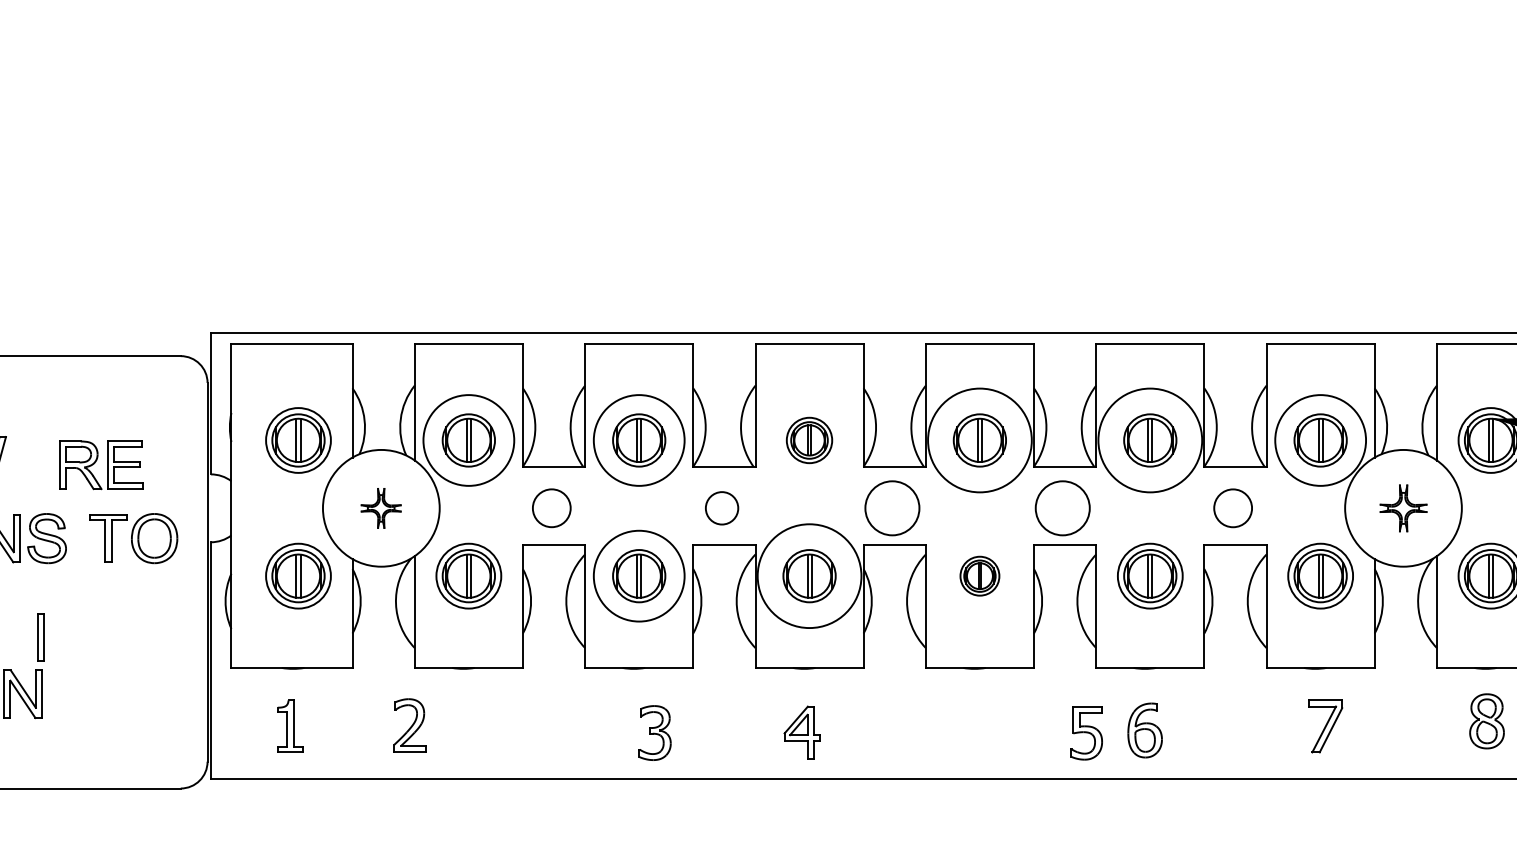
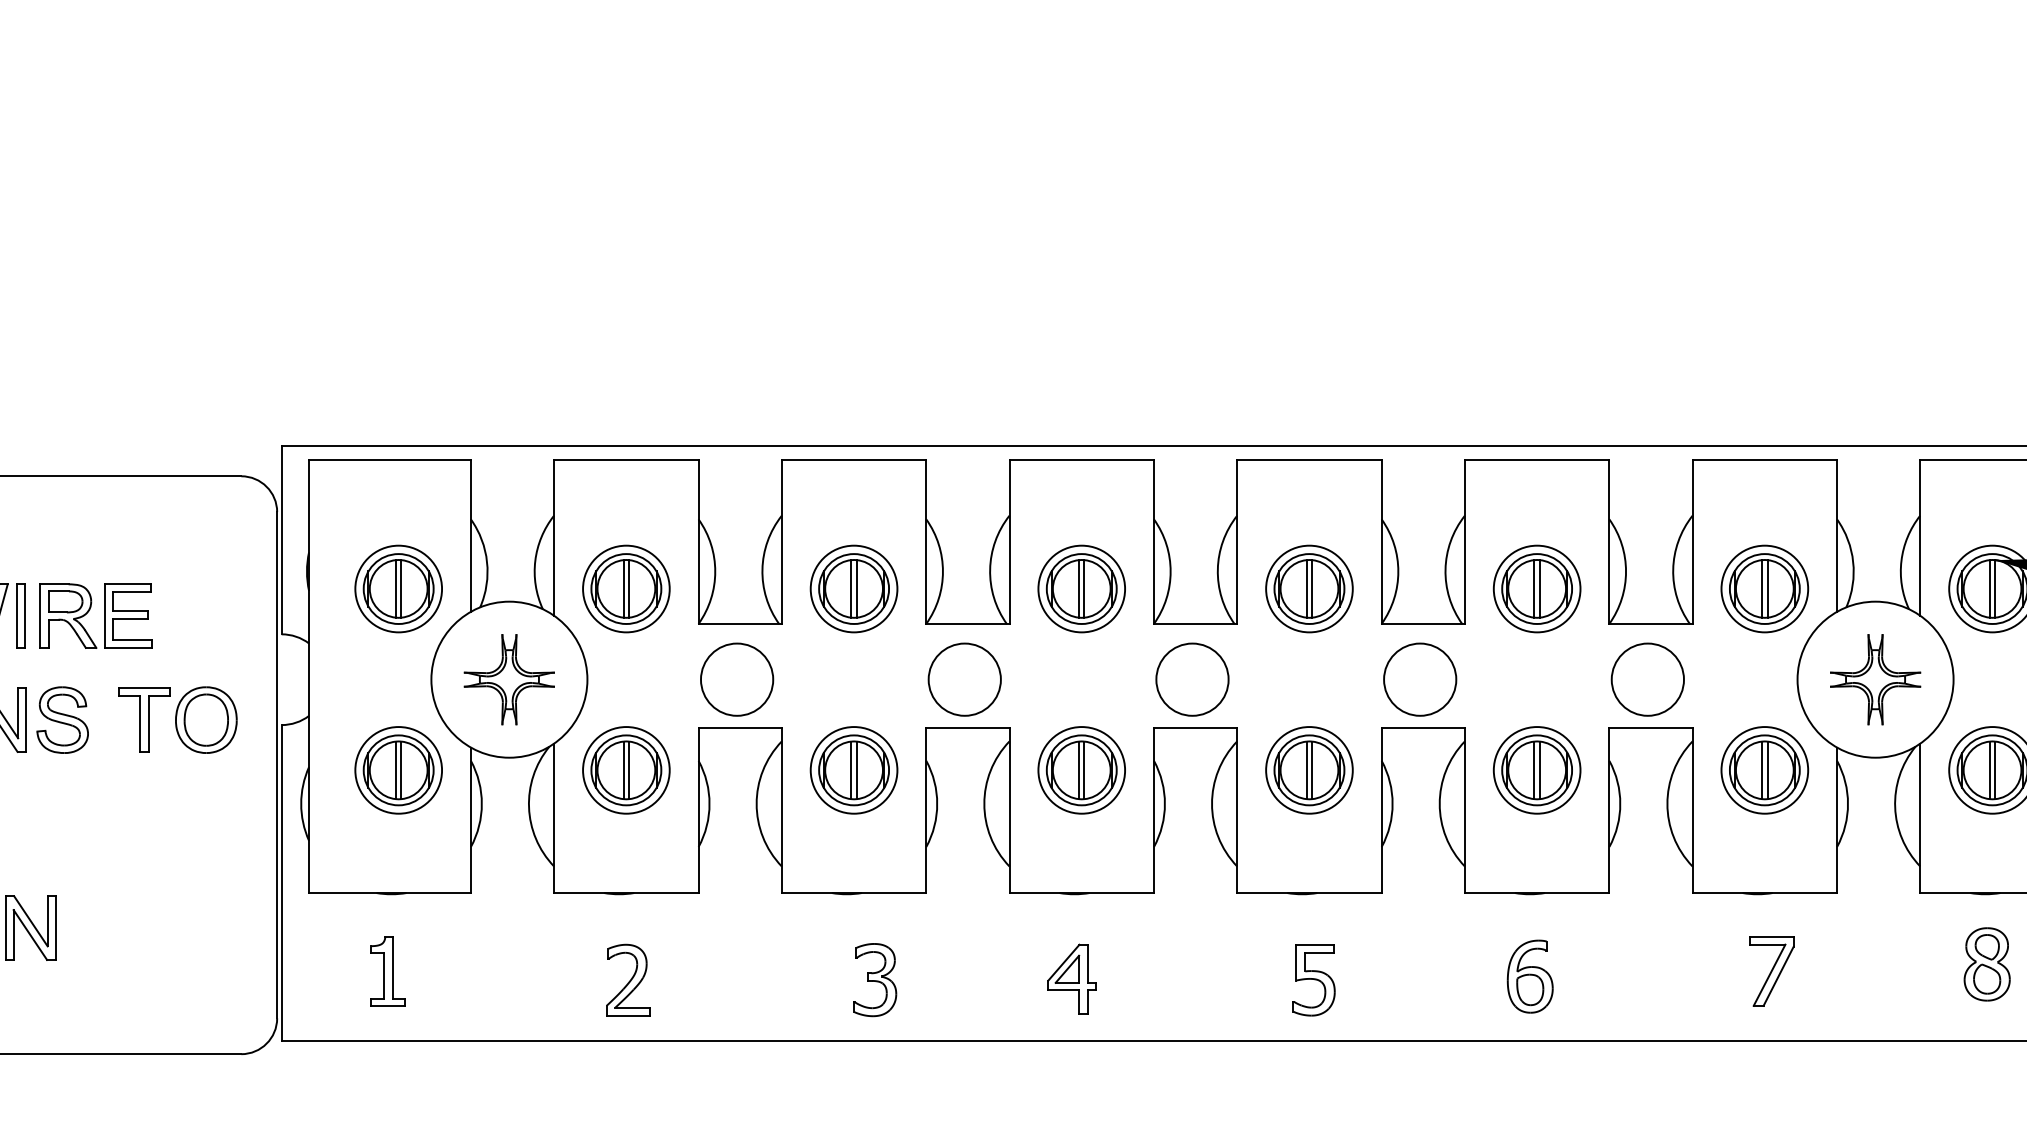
circle: (468, 440) -> (626, 588), size x0.71
circle: (638, 440) -> (853, 588), size x0.71
part: (809, 440) -> (1081, 588), size x1.43
circle: (979, 440) -> (1309, 588), size x0.62
circle: (1149, 440) -> (1536, 588), size x0.62
circle: (1320, 440) -> (1764, 588), size x0.71
part: (96, 461) -> (89, 611), moved
part: (380, 508) -> (508, 679), size x1.67
circle: (551, 508) -> (737, 679), size x1.43
circle: (721, 508) -> (964, 679), size x1.67
circle: (1232, 508) -> (1647, 679), size x1.43
part: (1403, 508) -> (1875, 679), size x1.43
circle: (638, 576) -> (853, 770), size x0.71
circle: (809, 576) -> (1081, 770), size x0.62
part: (979, 576) -> (1309, 770), size x1.67
part: (40, 636) -> (20, 615), moved
part: (410, 725) -> (628, 979), moved
part: (1086, 733) -> (1313, 980), moved

